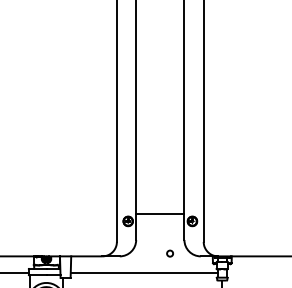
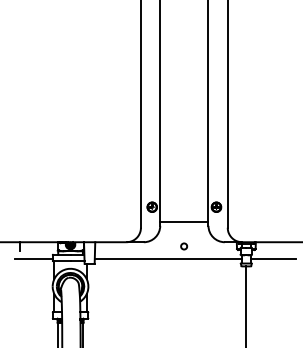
line: (160, 214) -> (184, 222), moved
circle: (170, 253) -> (184, 246), moved
line: (249, 272) -> (273, 258), added

